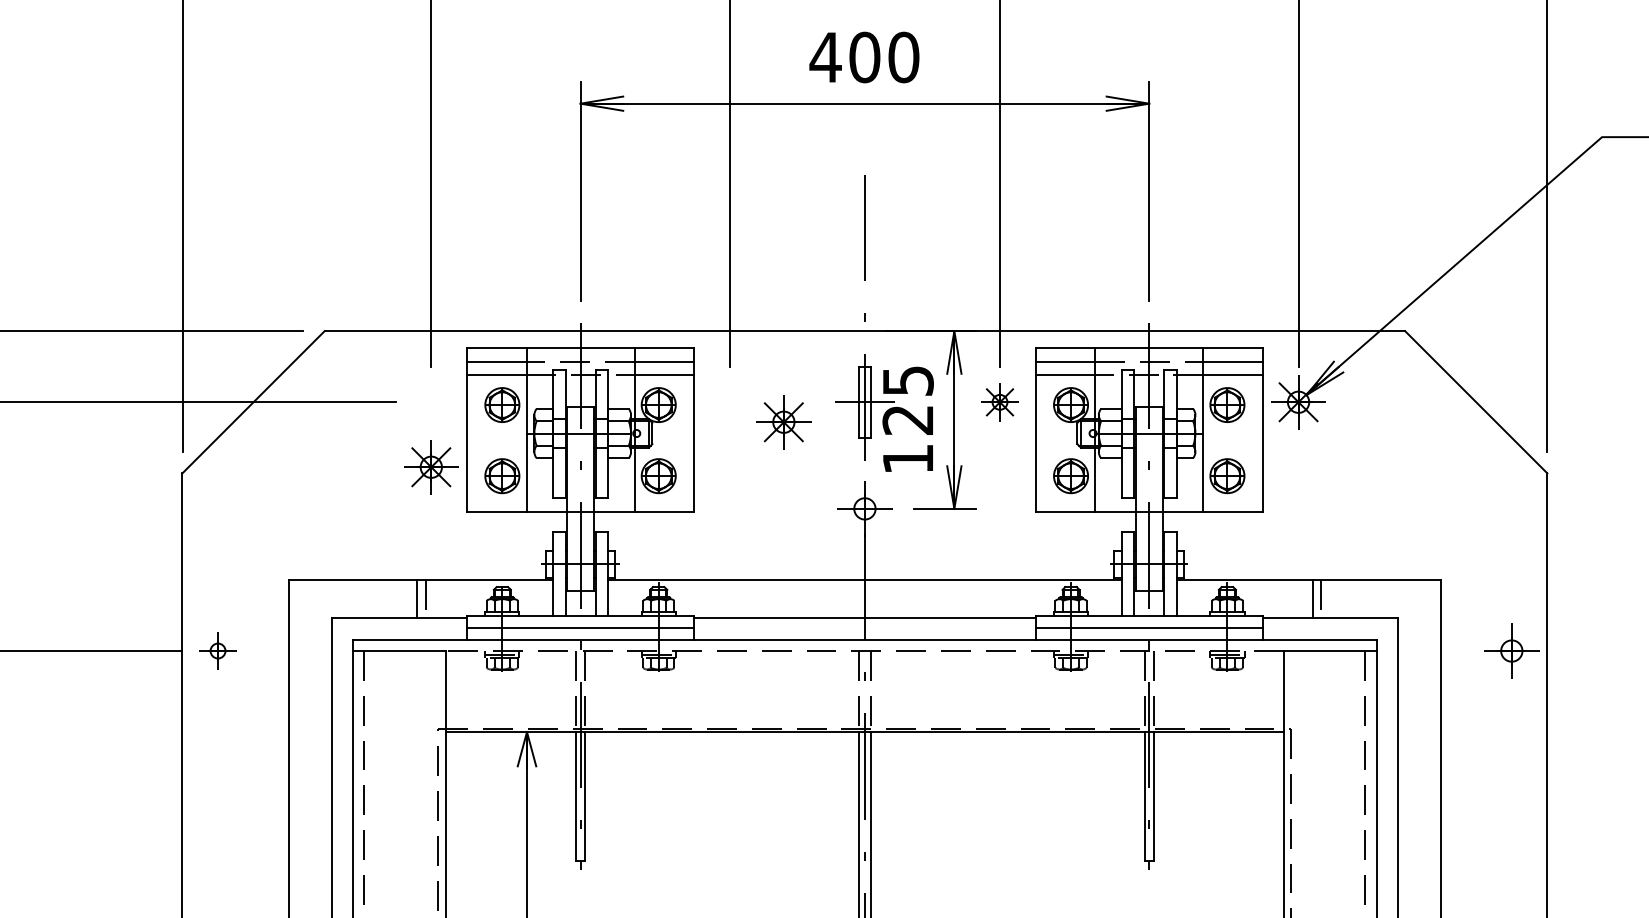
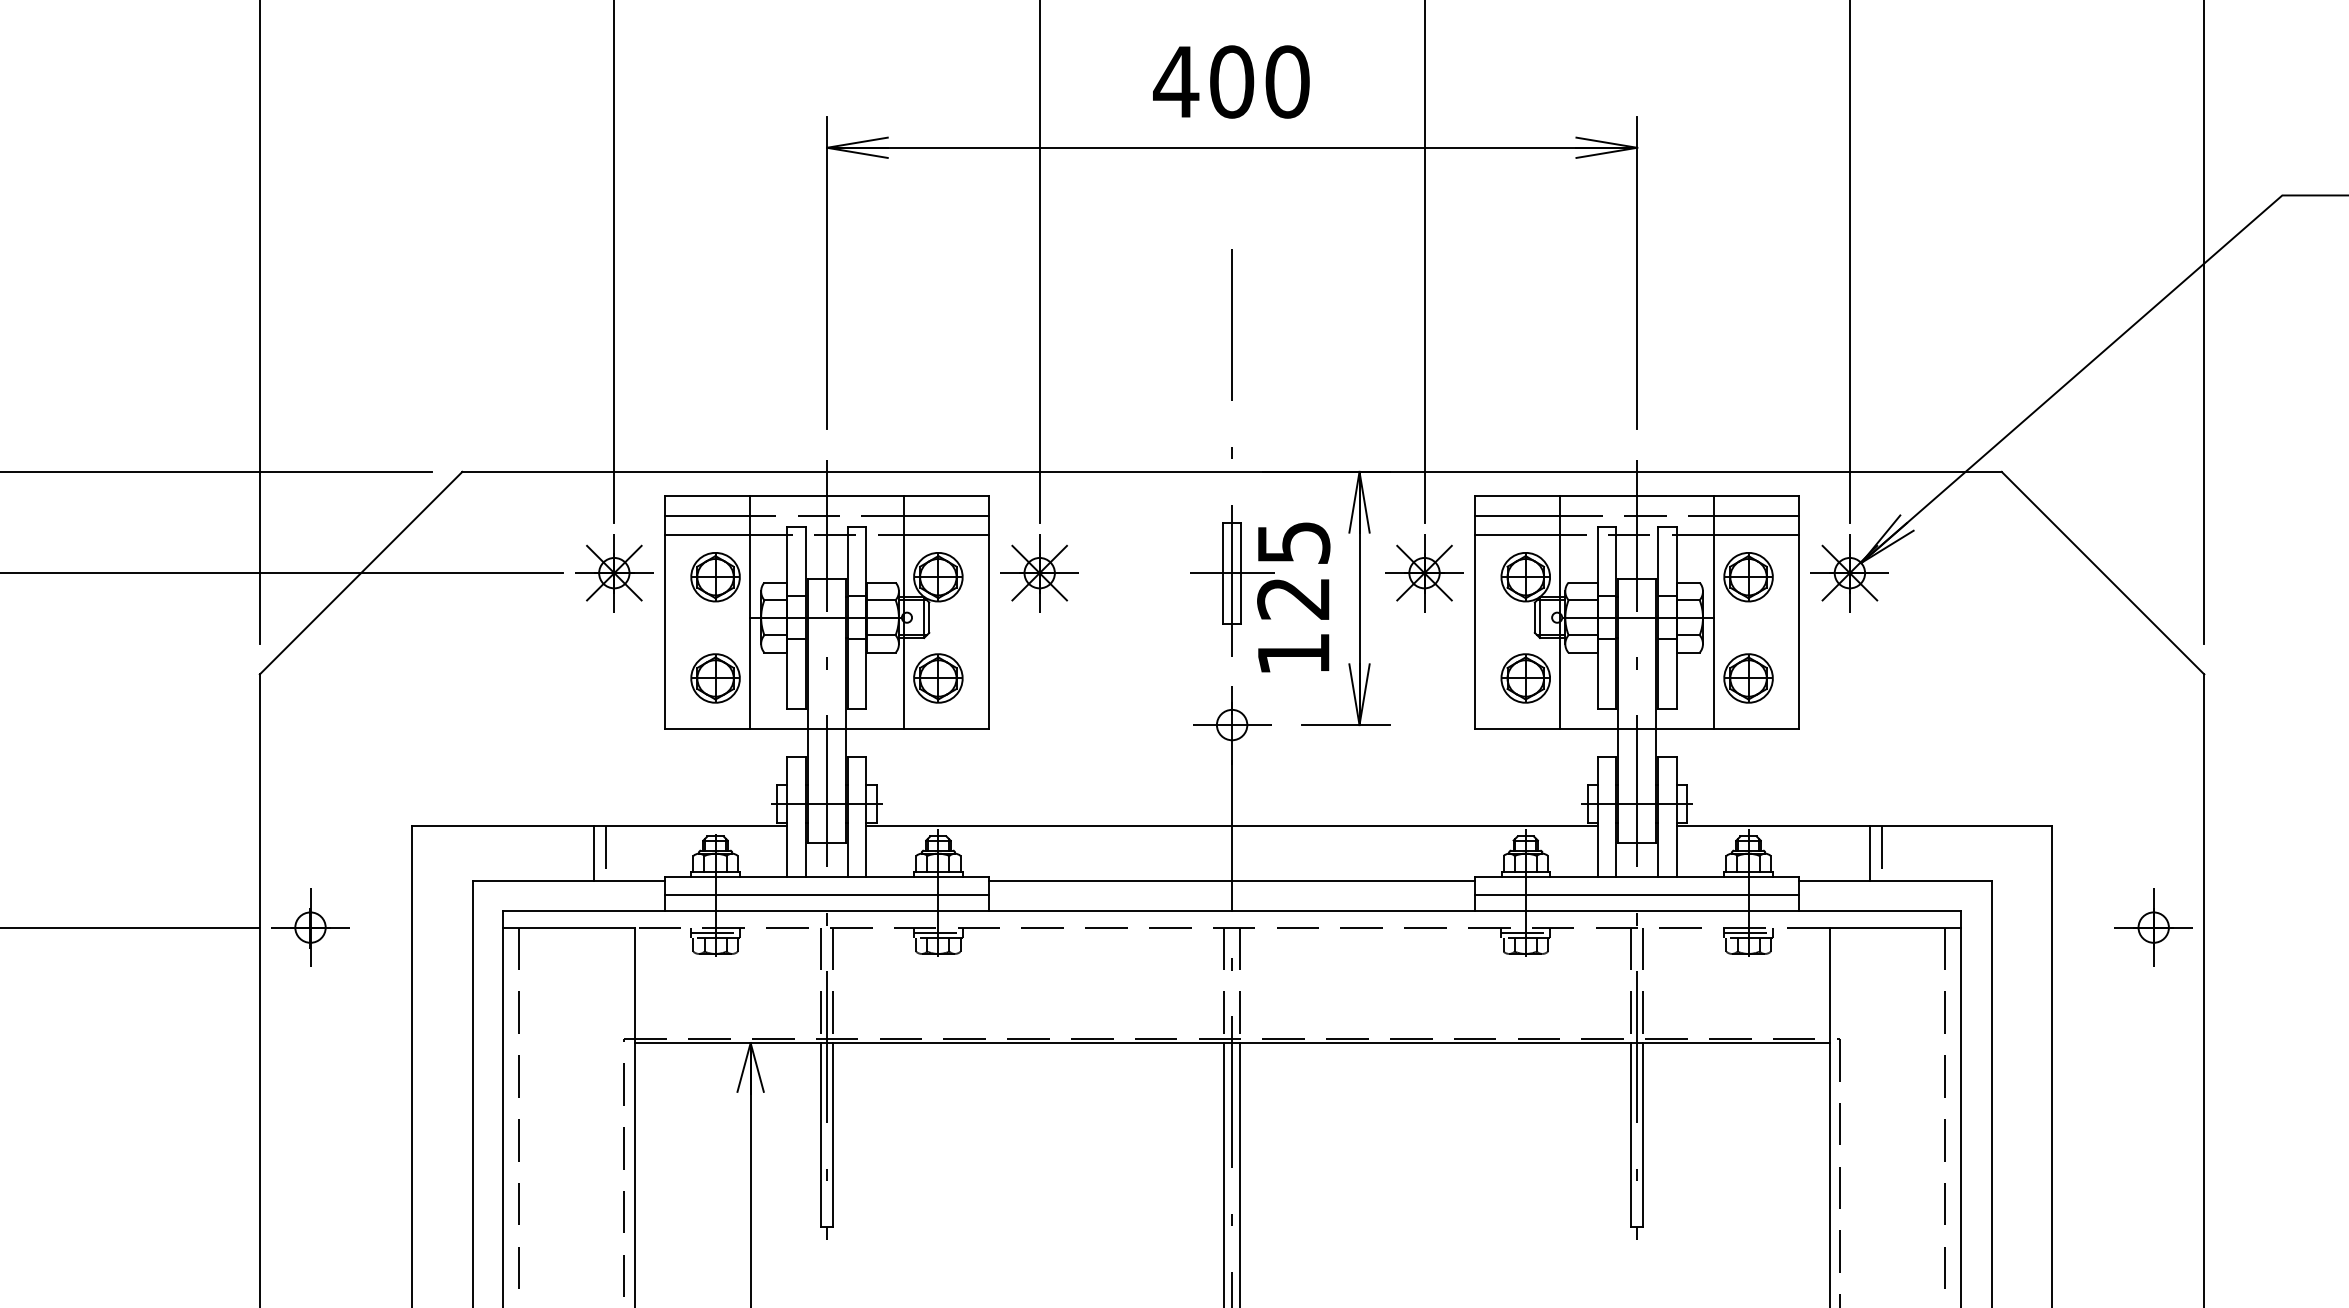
part: (999, 402) -> (1423, 573), size x1.43
part: (783, 422) -> (1039, 573), moved
part: (431, 467) -> (614, 573), moved
part: (217, 650) -> (309, 926), size x1.43

